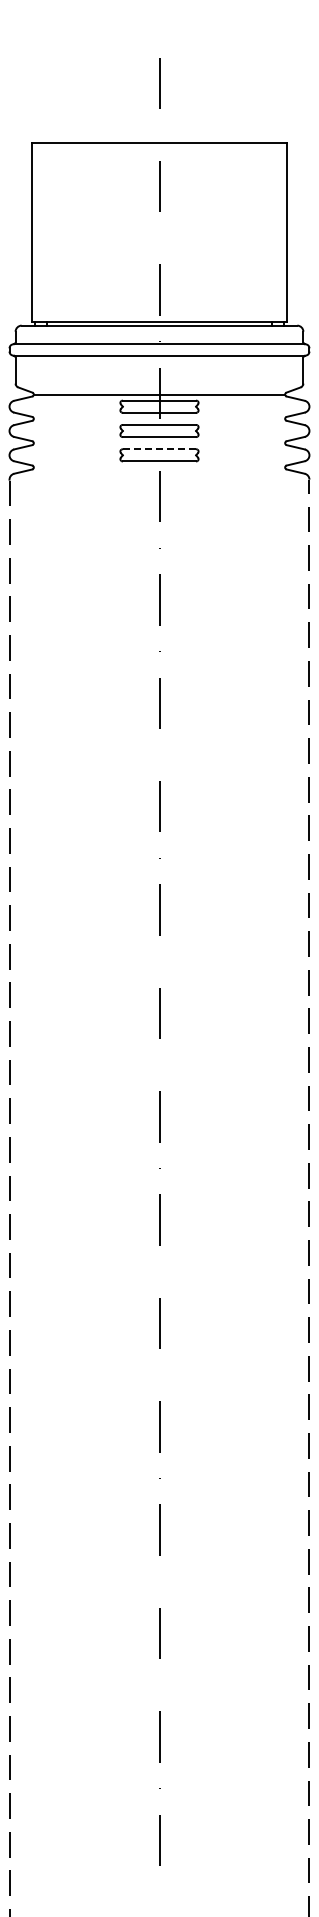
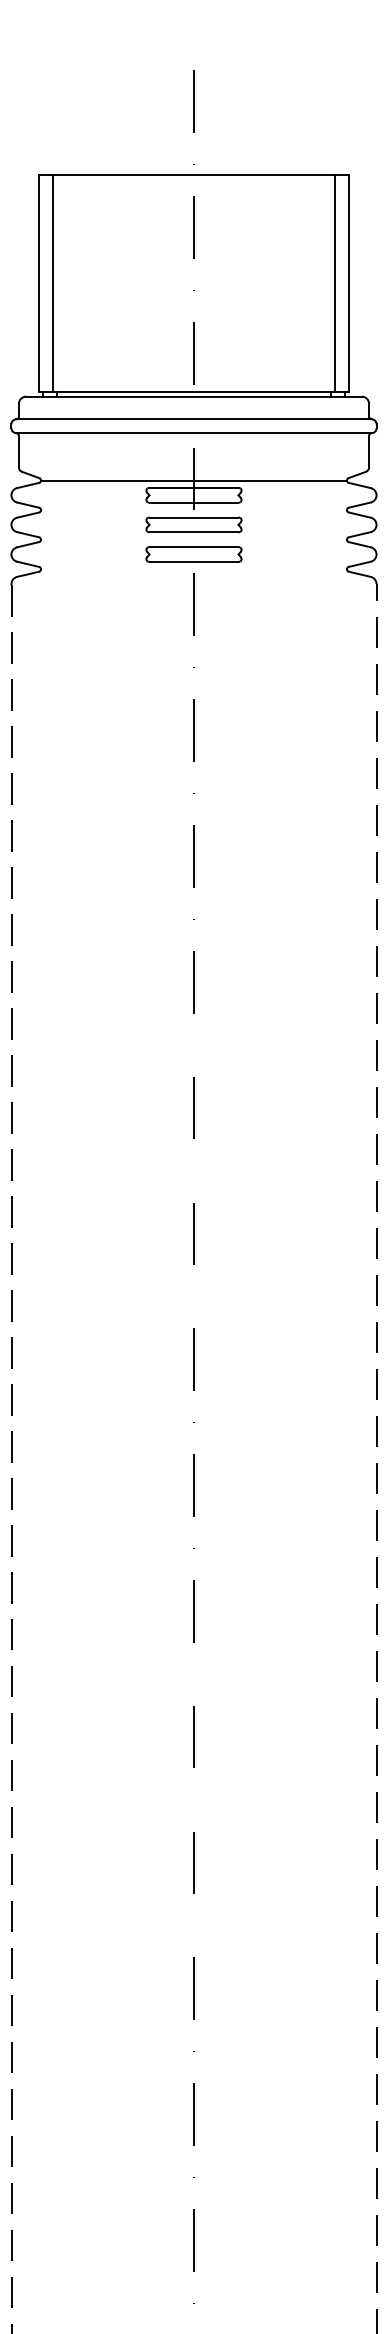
line: (43, 232) -> (52, 283), added
line: (275, 232) -> (335, 283), added
line: (159, 449) -> (194, 547), dashed -> solid

